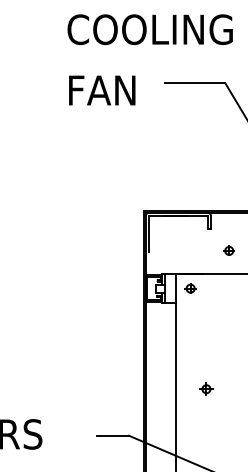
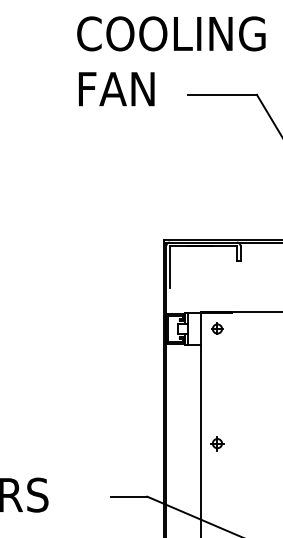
text: (102, 90) -> (116, 89), moved
part: (229, 250) -> (261, 285), removed
part: (206, 389) -> (217, 443), moved

